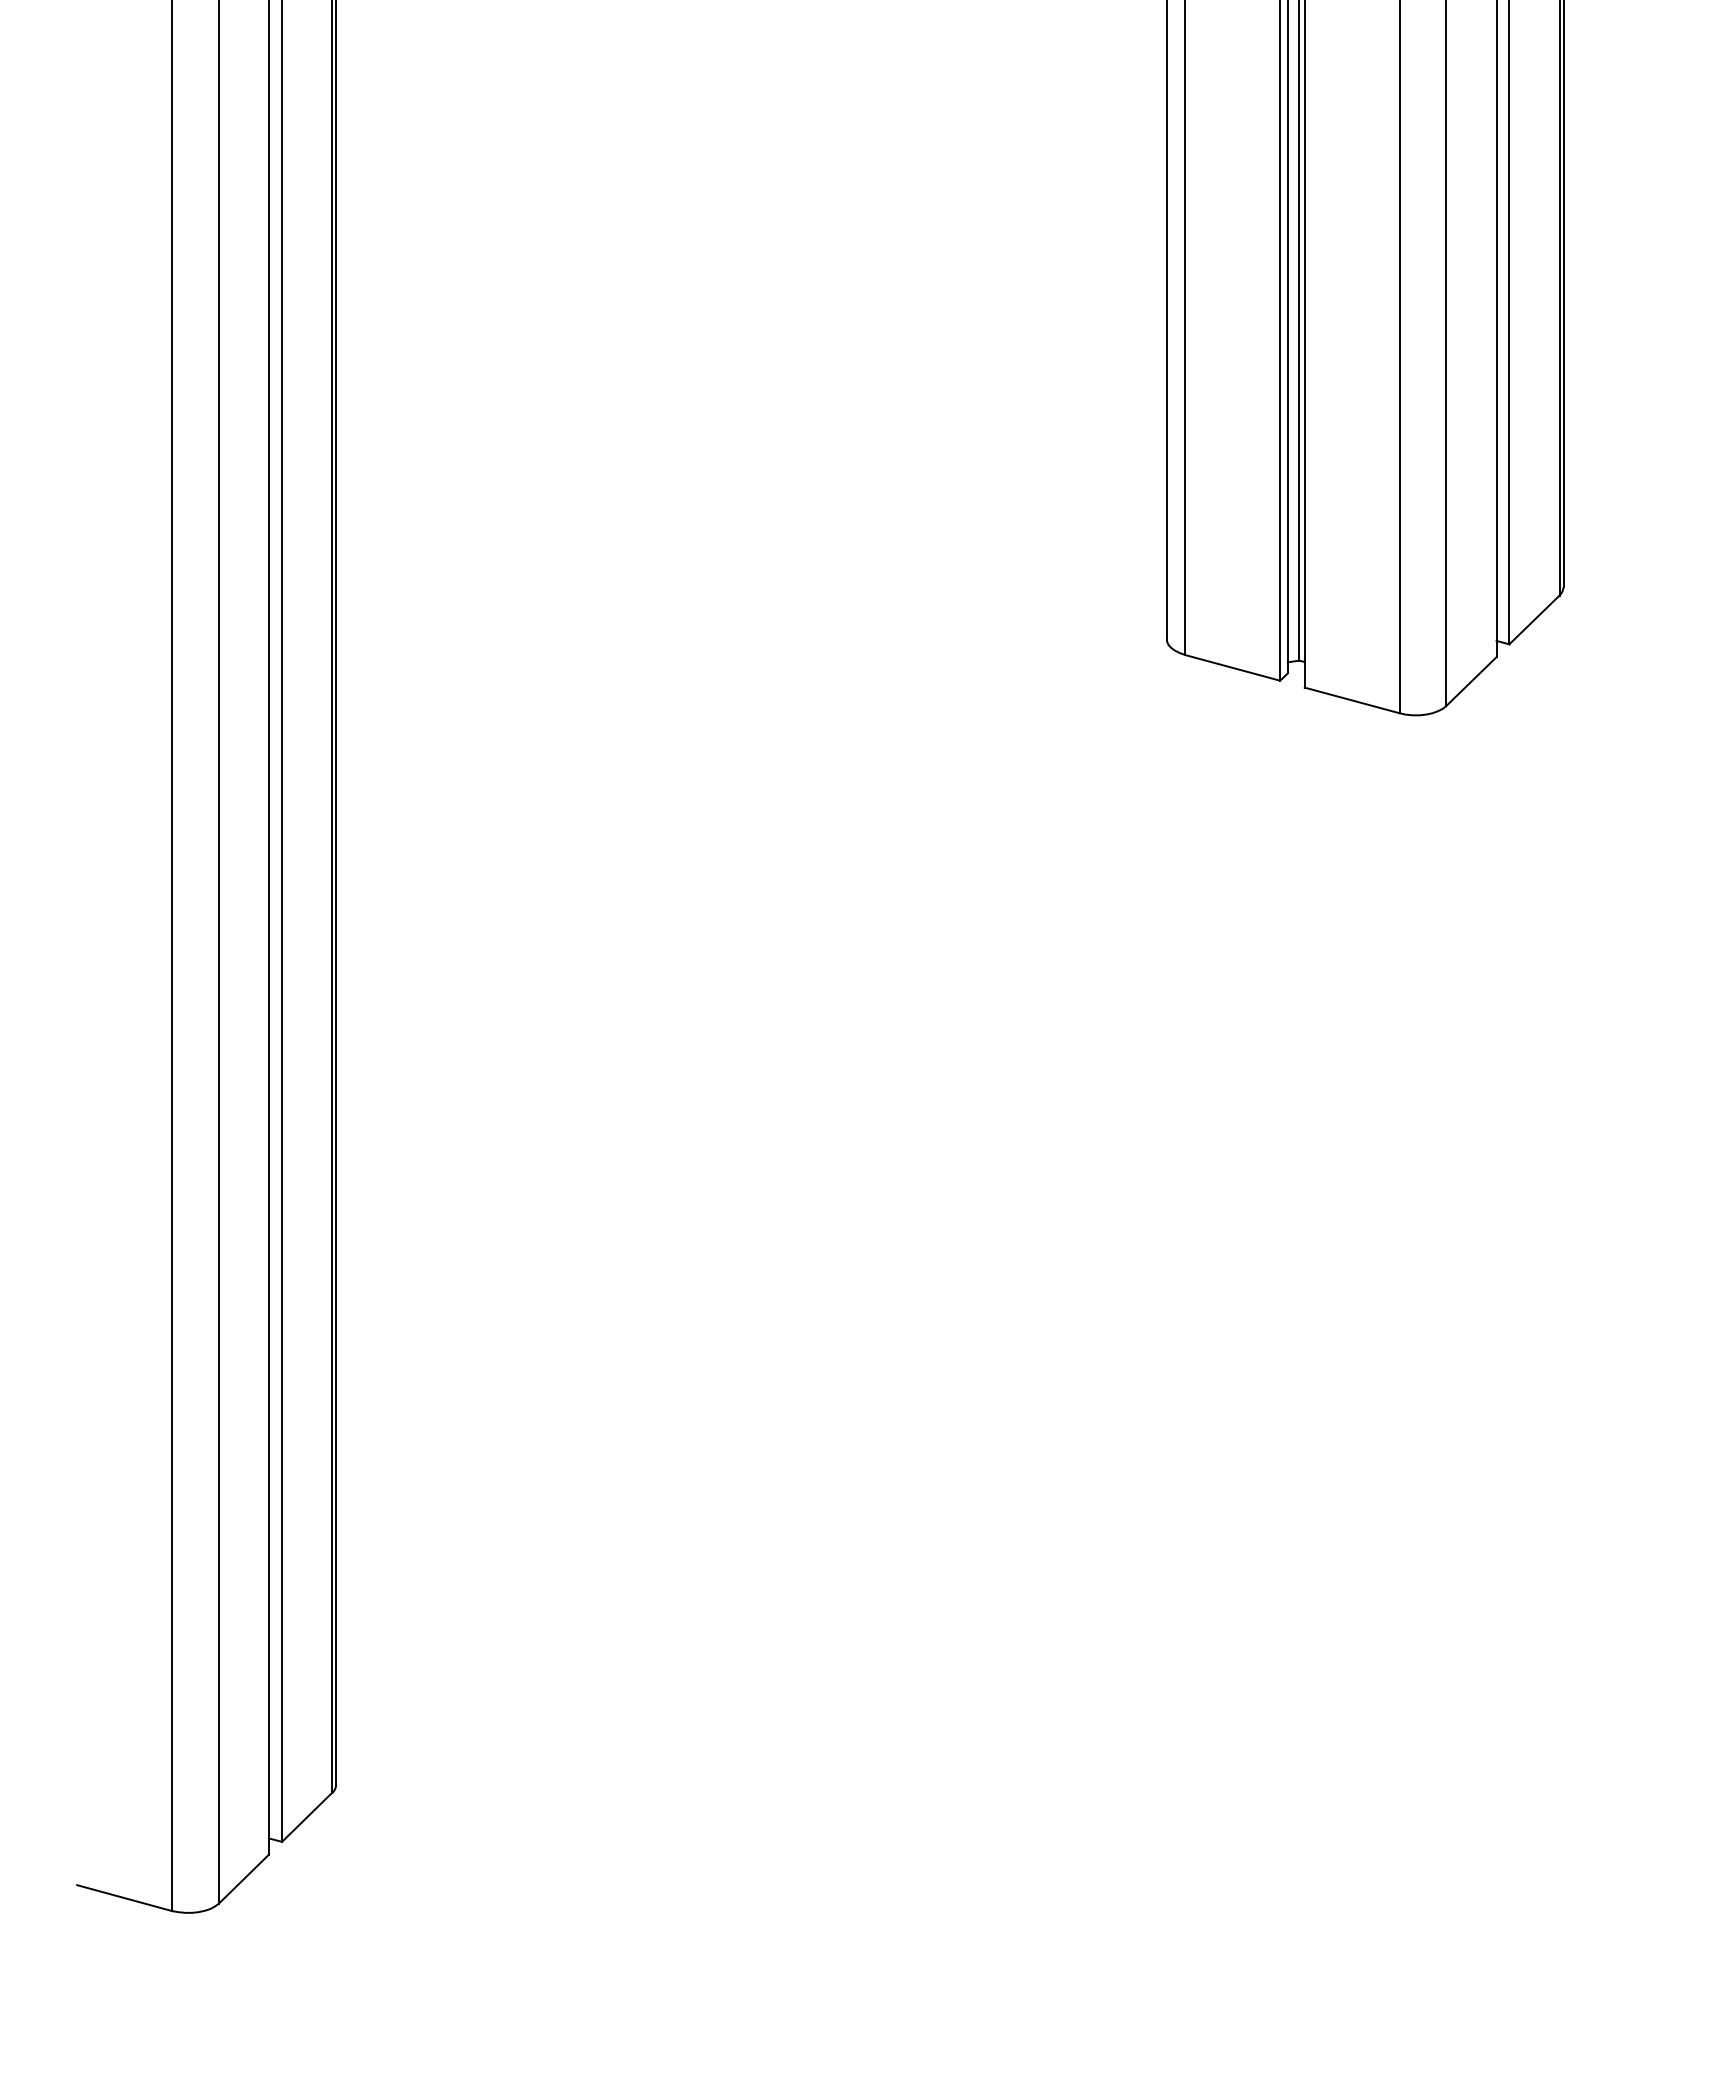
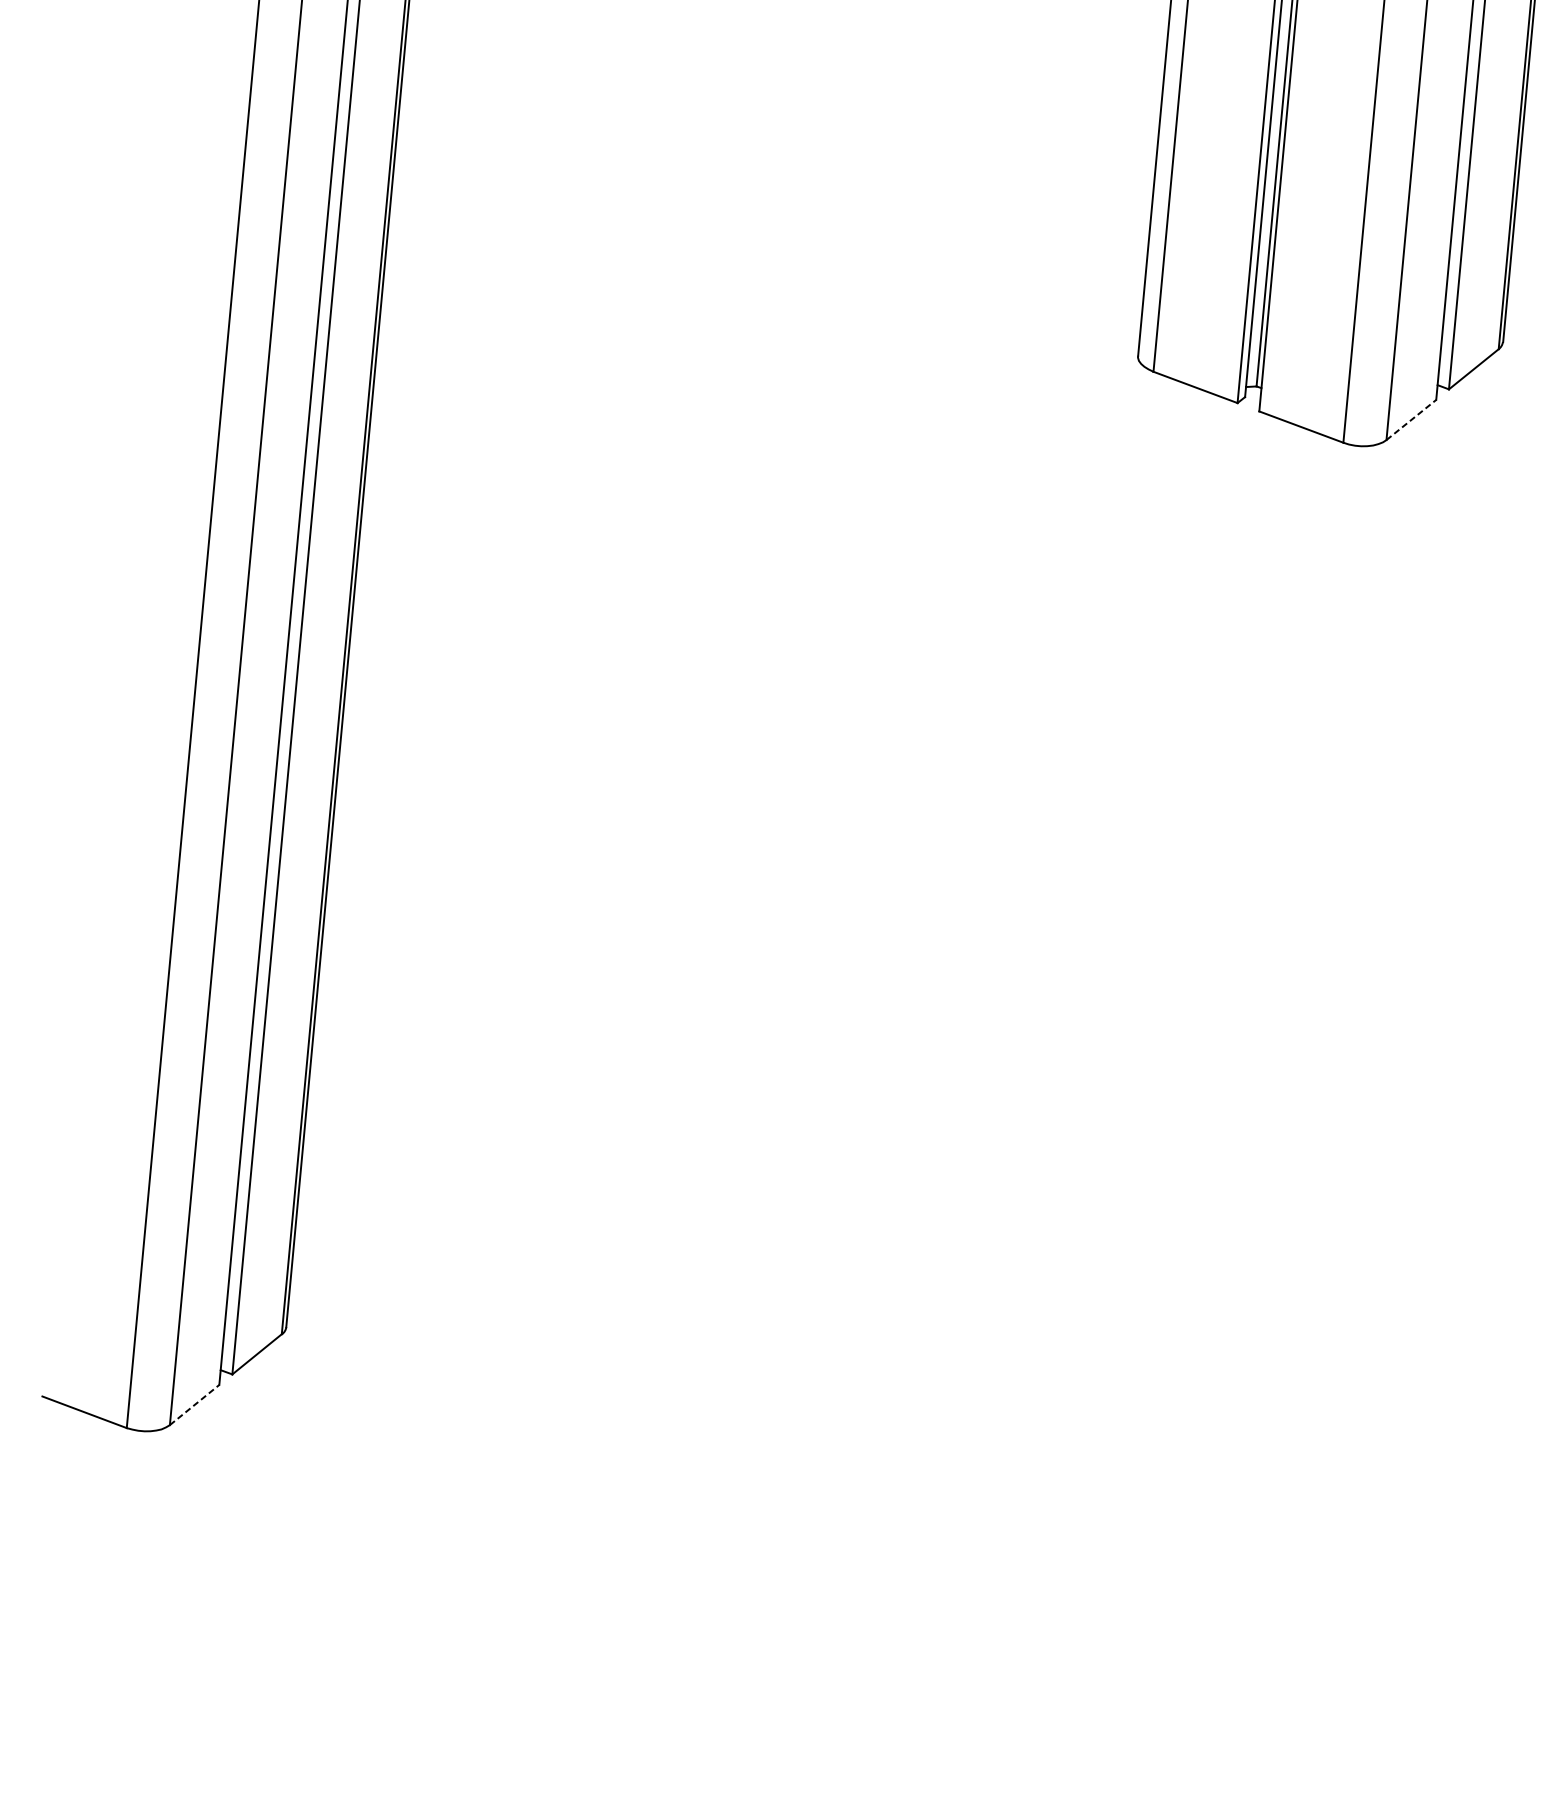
line: (1471, 681) -> (1411, 419), solid -> dashed
line: (244, 1879) -> (195, 1405), solid -> dashed

